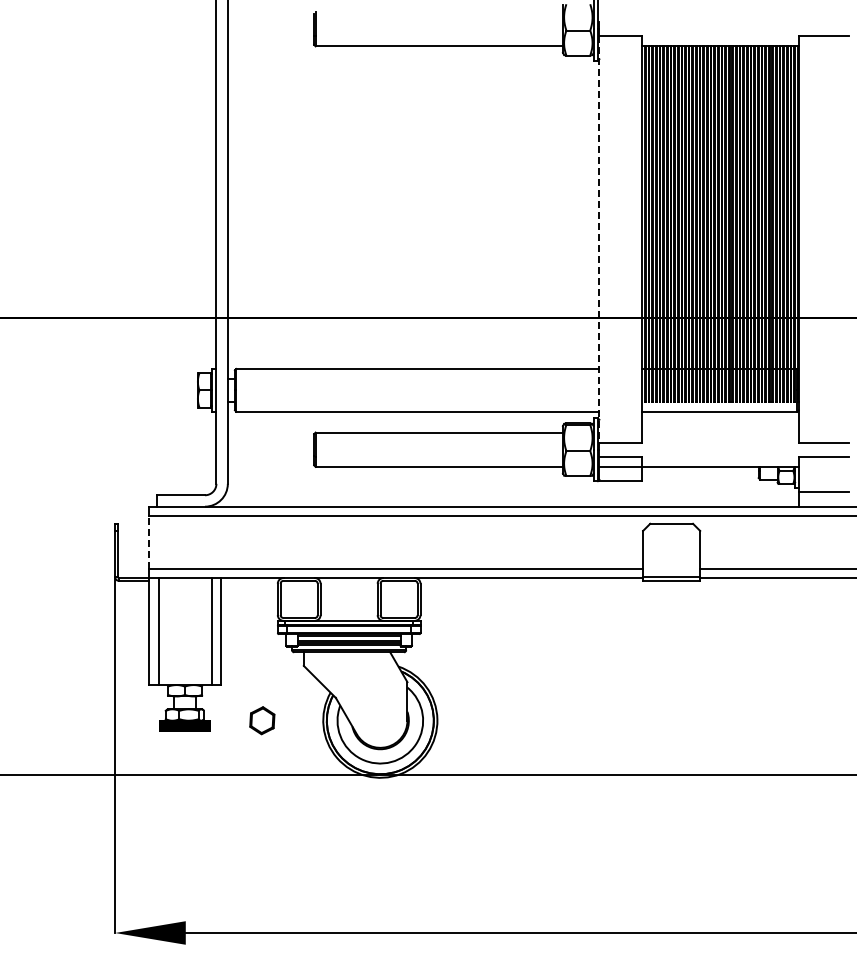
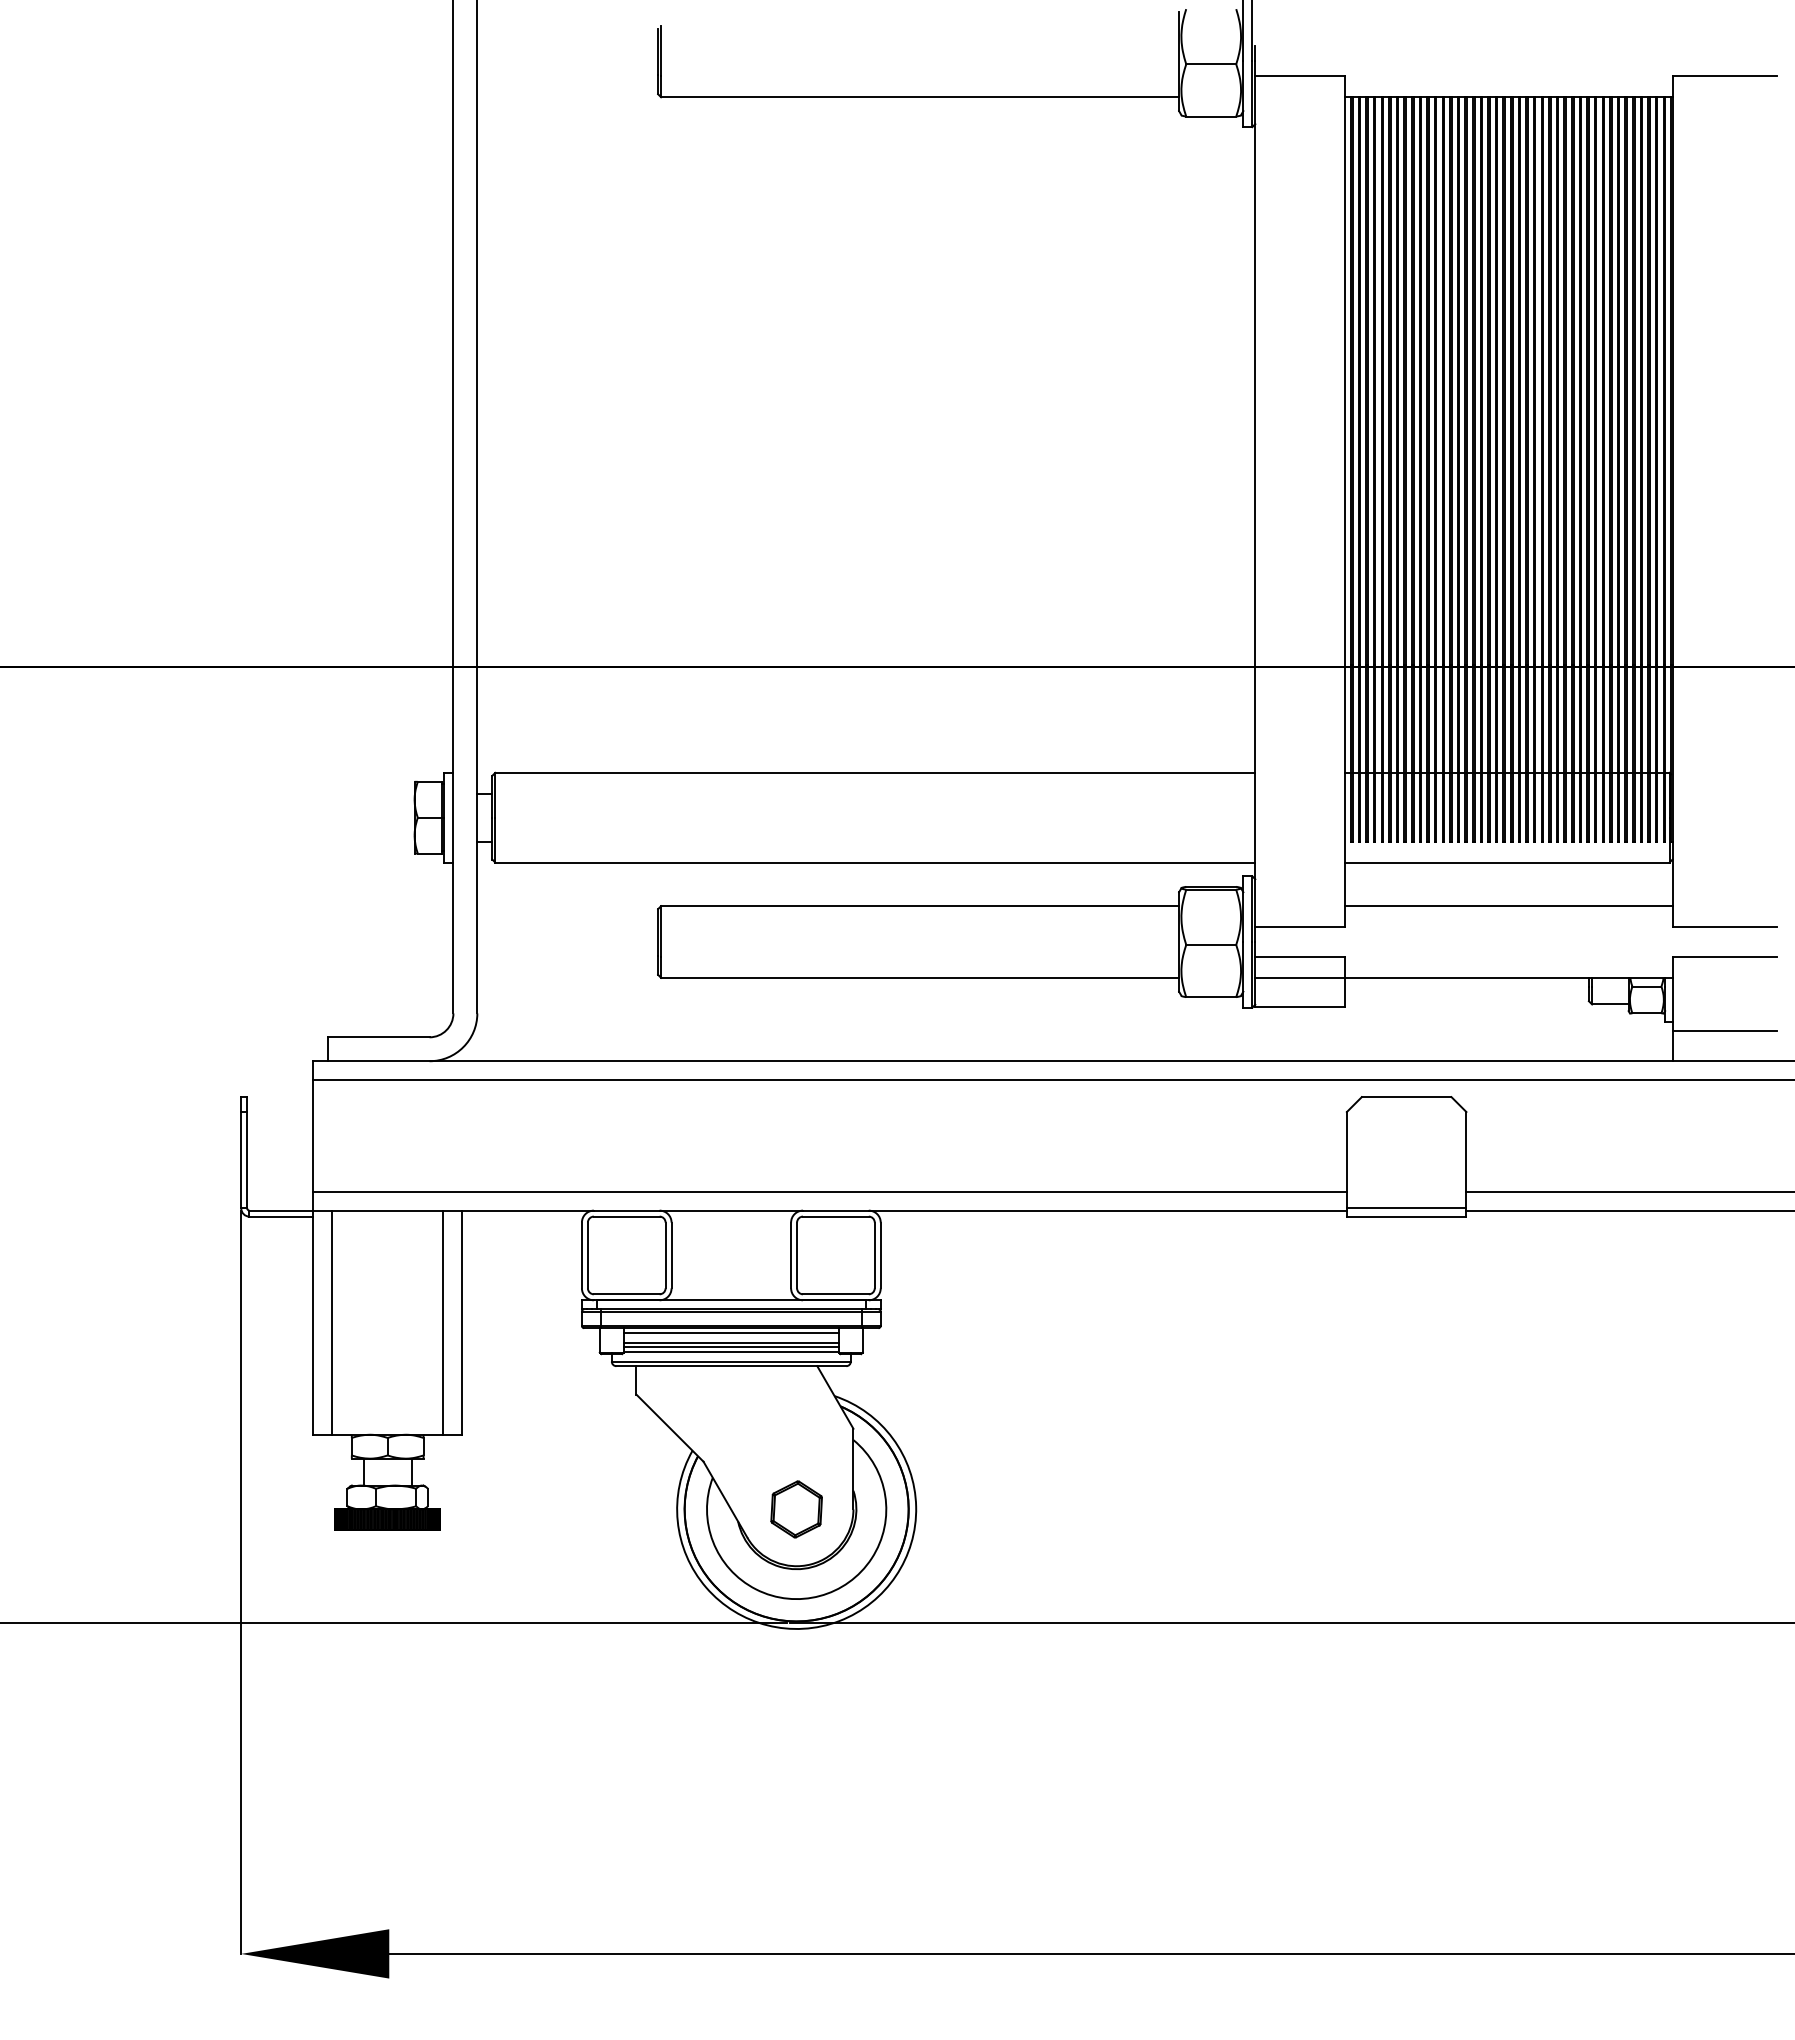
line: (599, 239) -> (1255, 501), dashed -> solid
line: (720, 432) -> (1508, 905), added
line: (149, 542) -> (313, 1136), dashed -> solid
part: (262, 720) -> (796, 1508), moved

